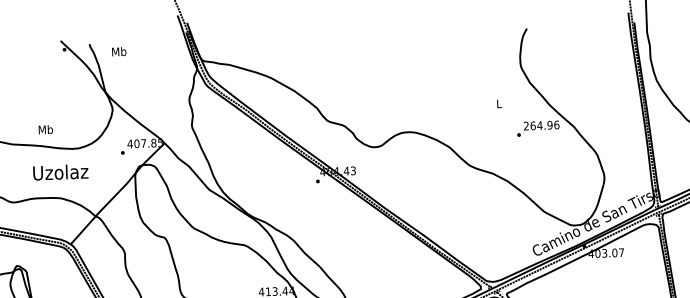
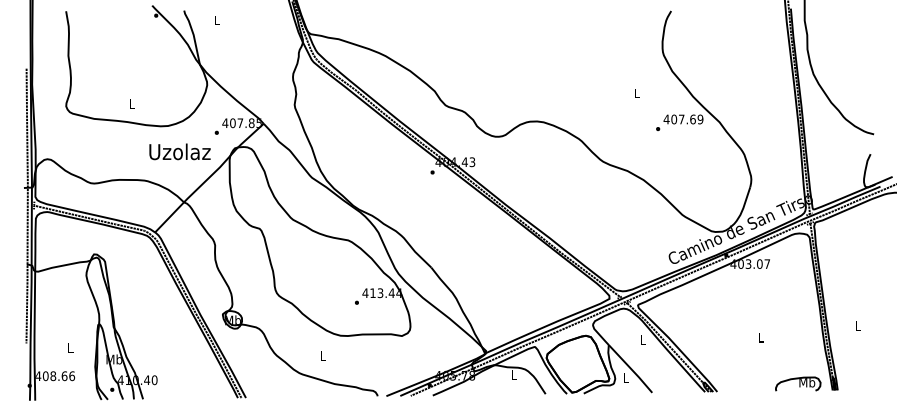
text: (118, 52) -> (216, 20), Mb -> L
text: (541, 125) -> (683, 119), 264.96 -> 407.69
text: (46, 129) -> (132, 103), Mb -> L
text: (60, 172) -> (179, 151), moved

